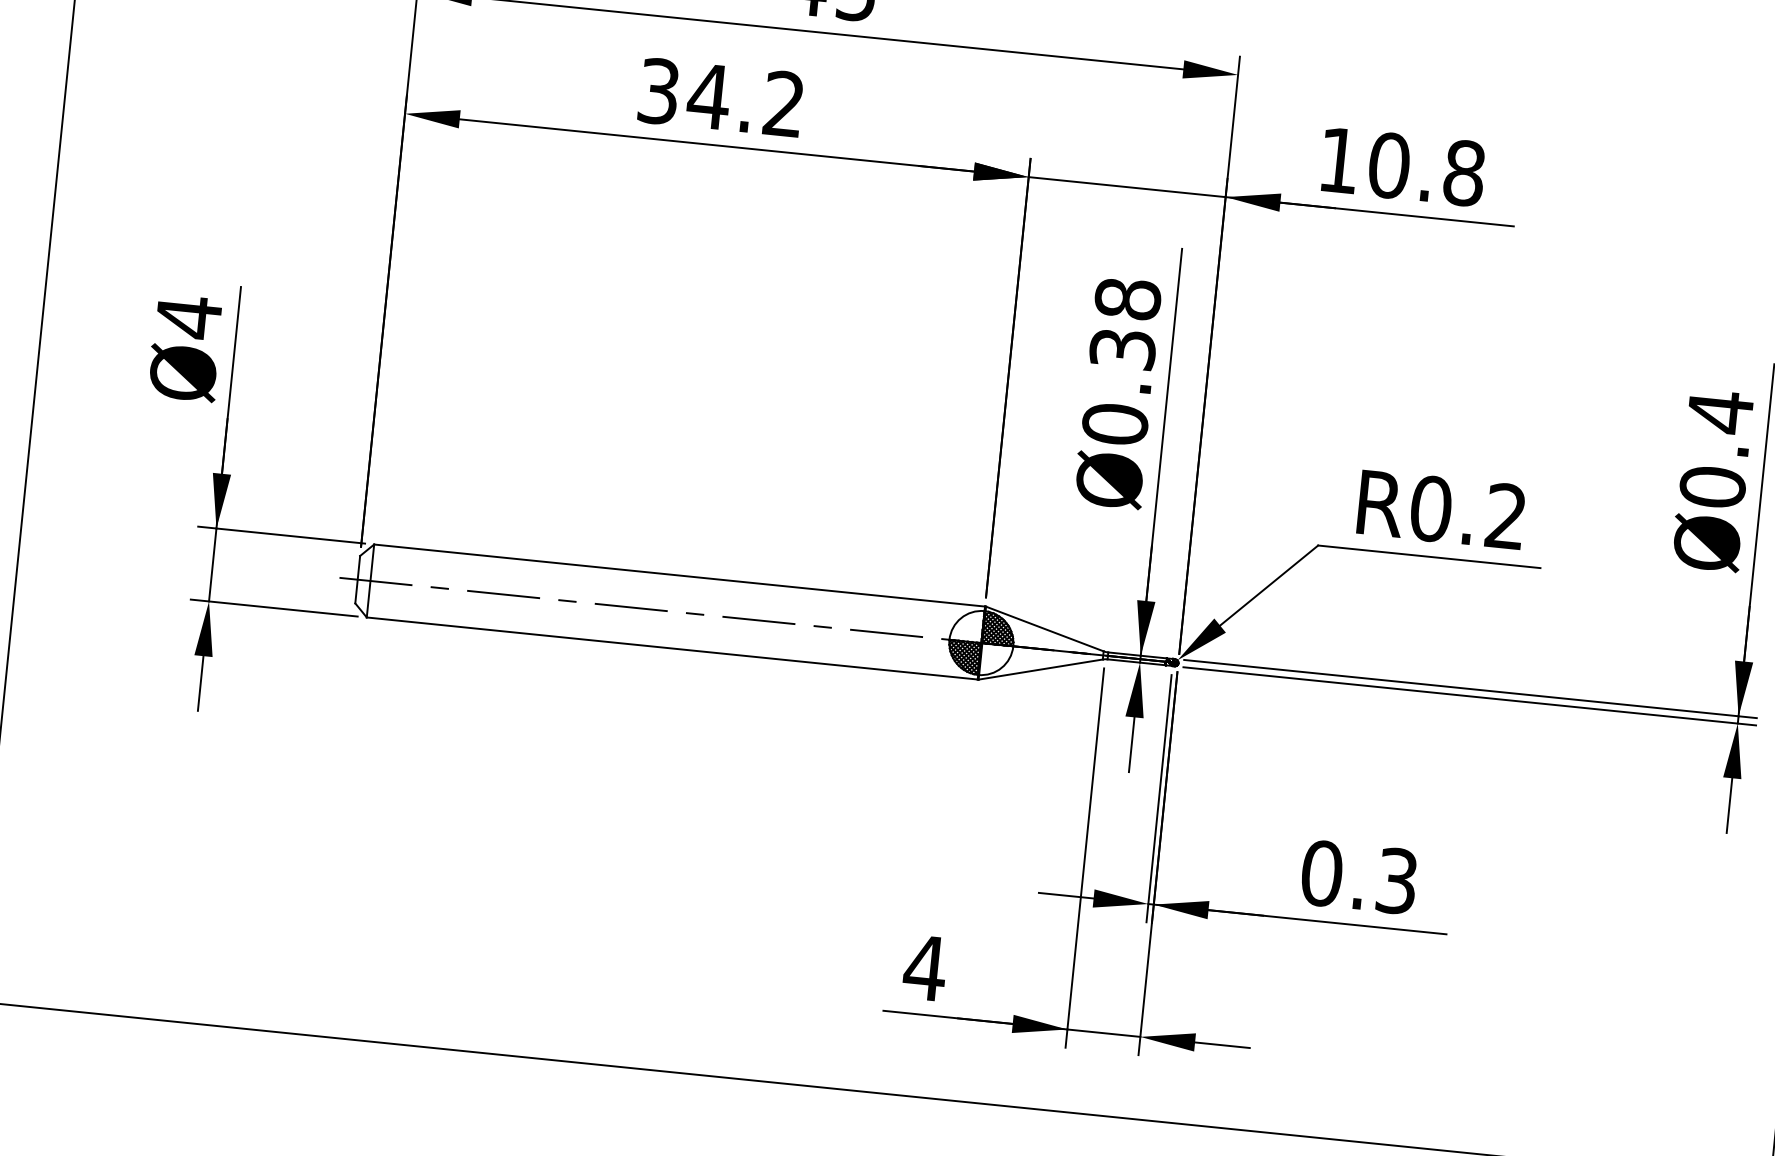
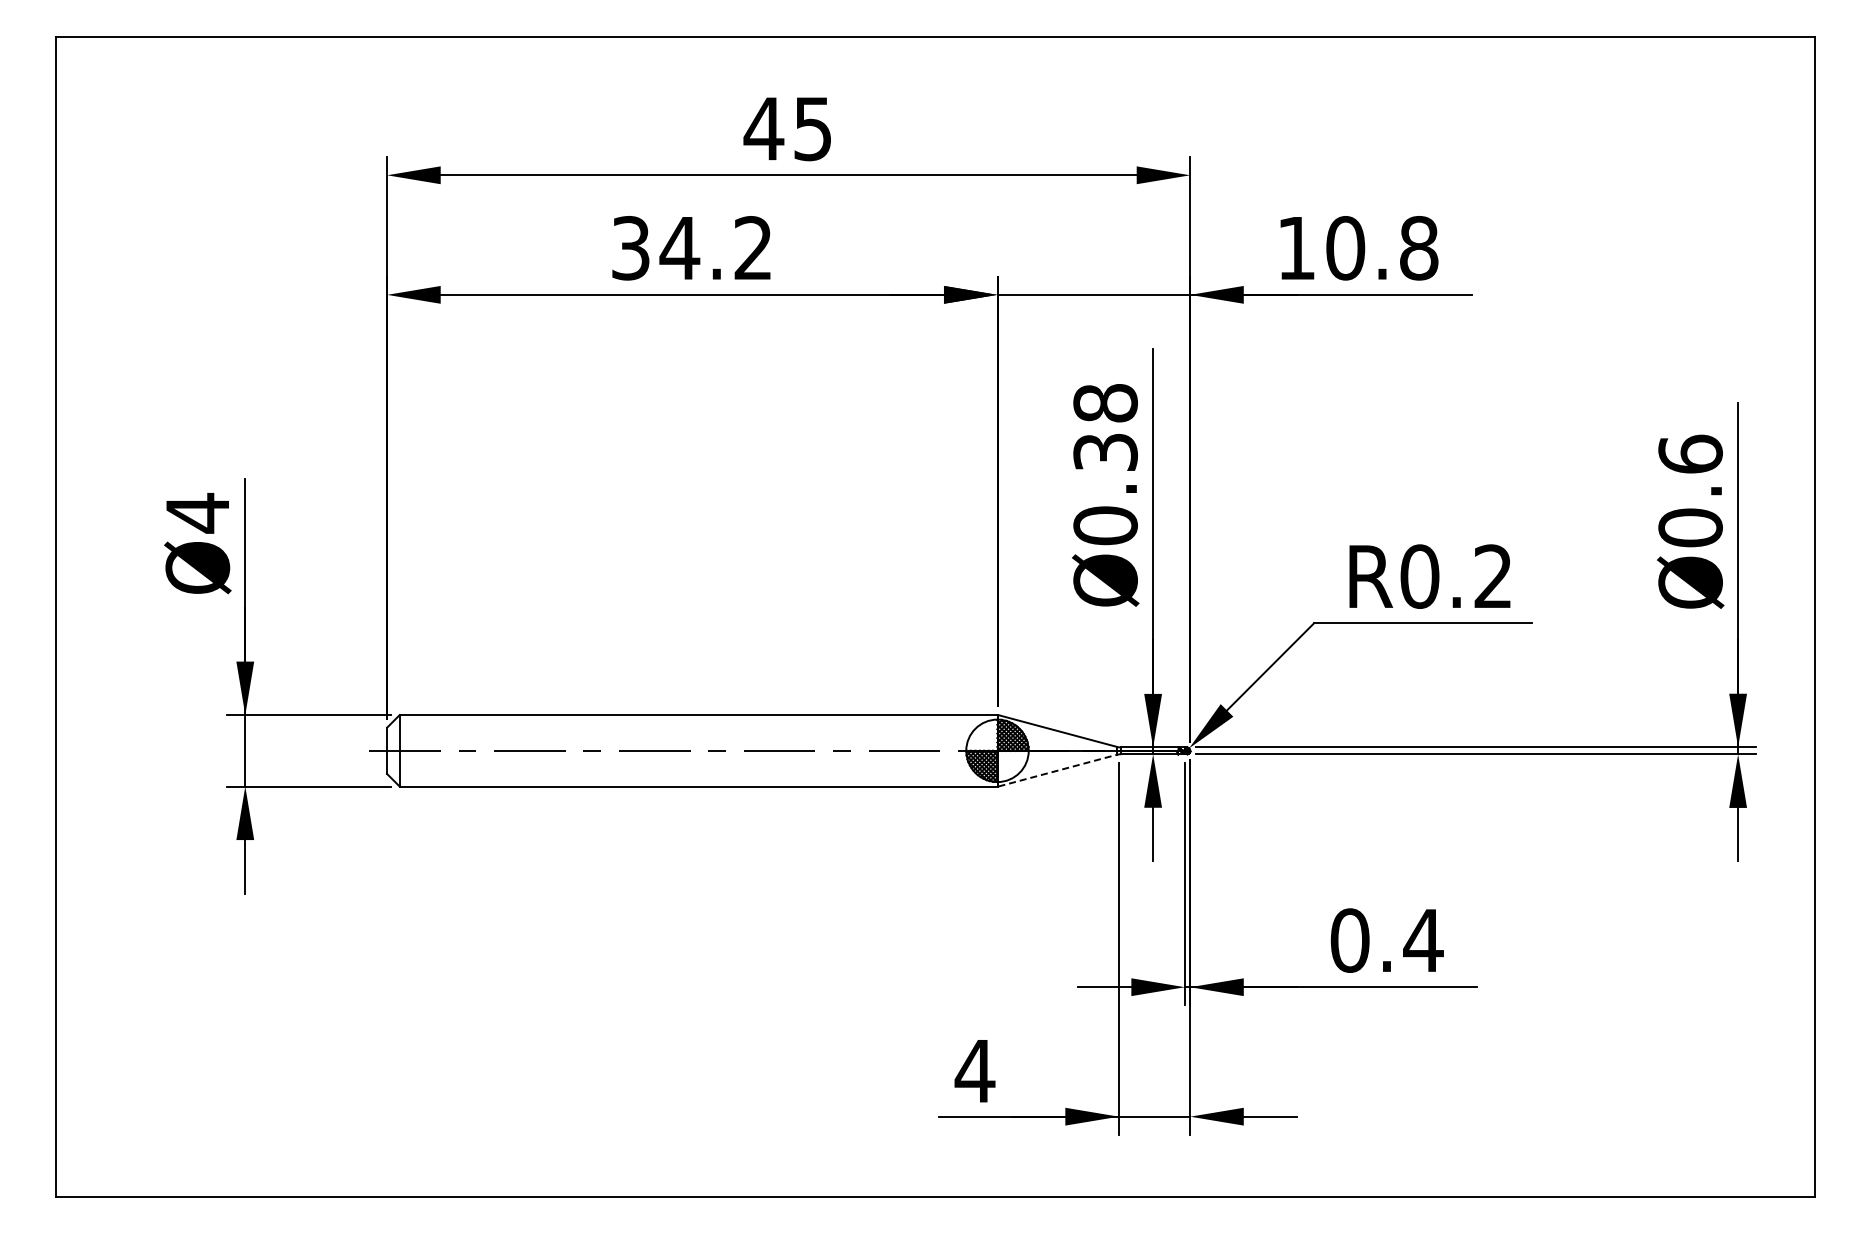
text: (1720, 412) -> (1690, 454), Ø0.4 -> Ø0.6
line: (1041, 669) -> (1058, 770), solid -> dashed
text: (1397, 881) -> (1423, 940), 0.3 -> 0.4

